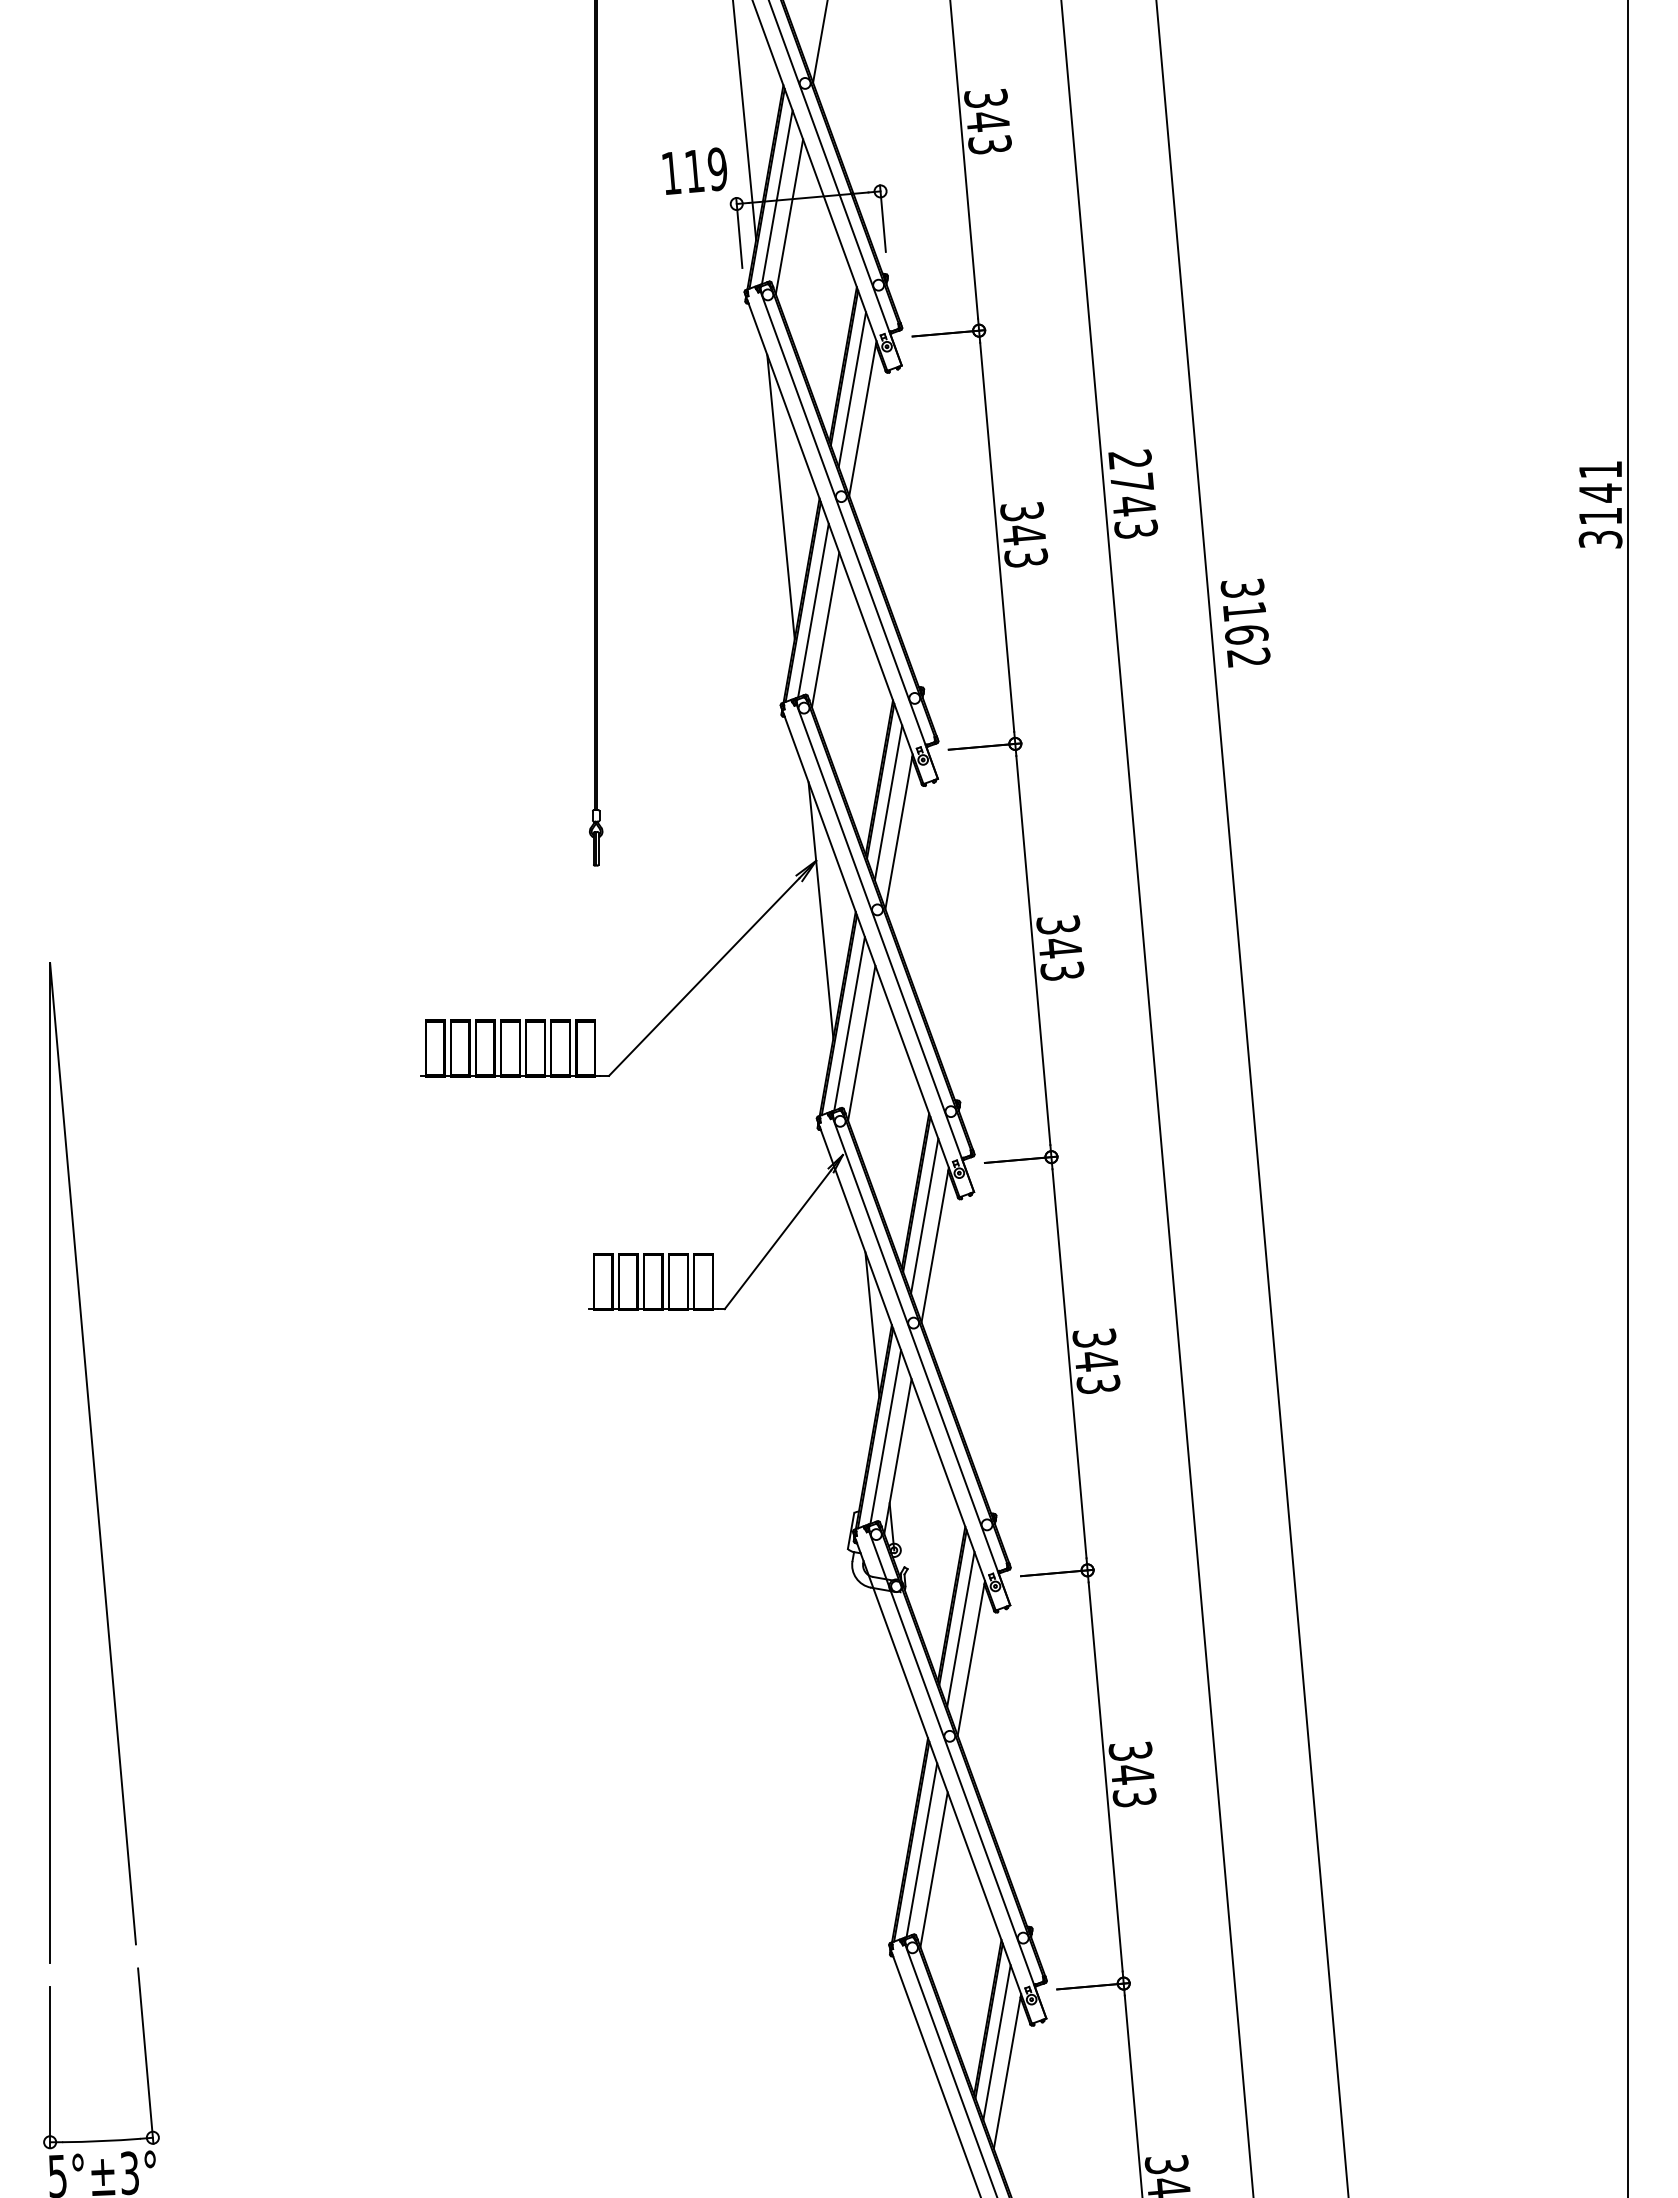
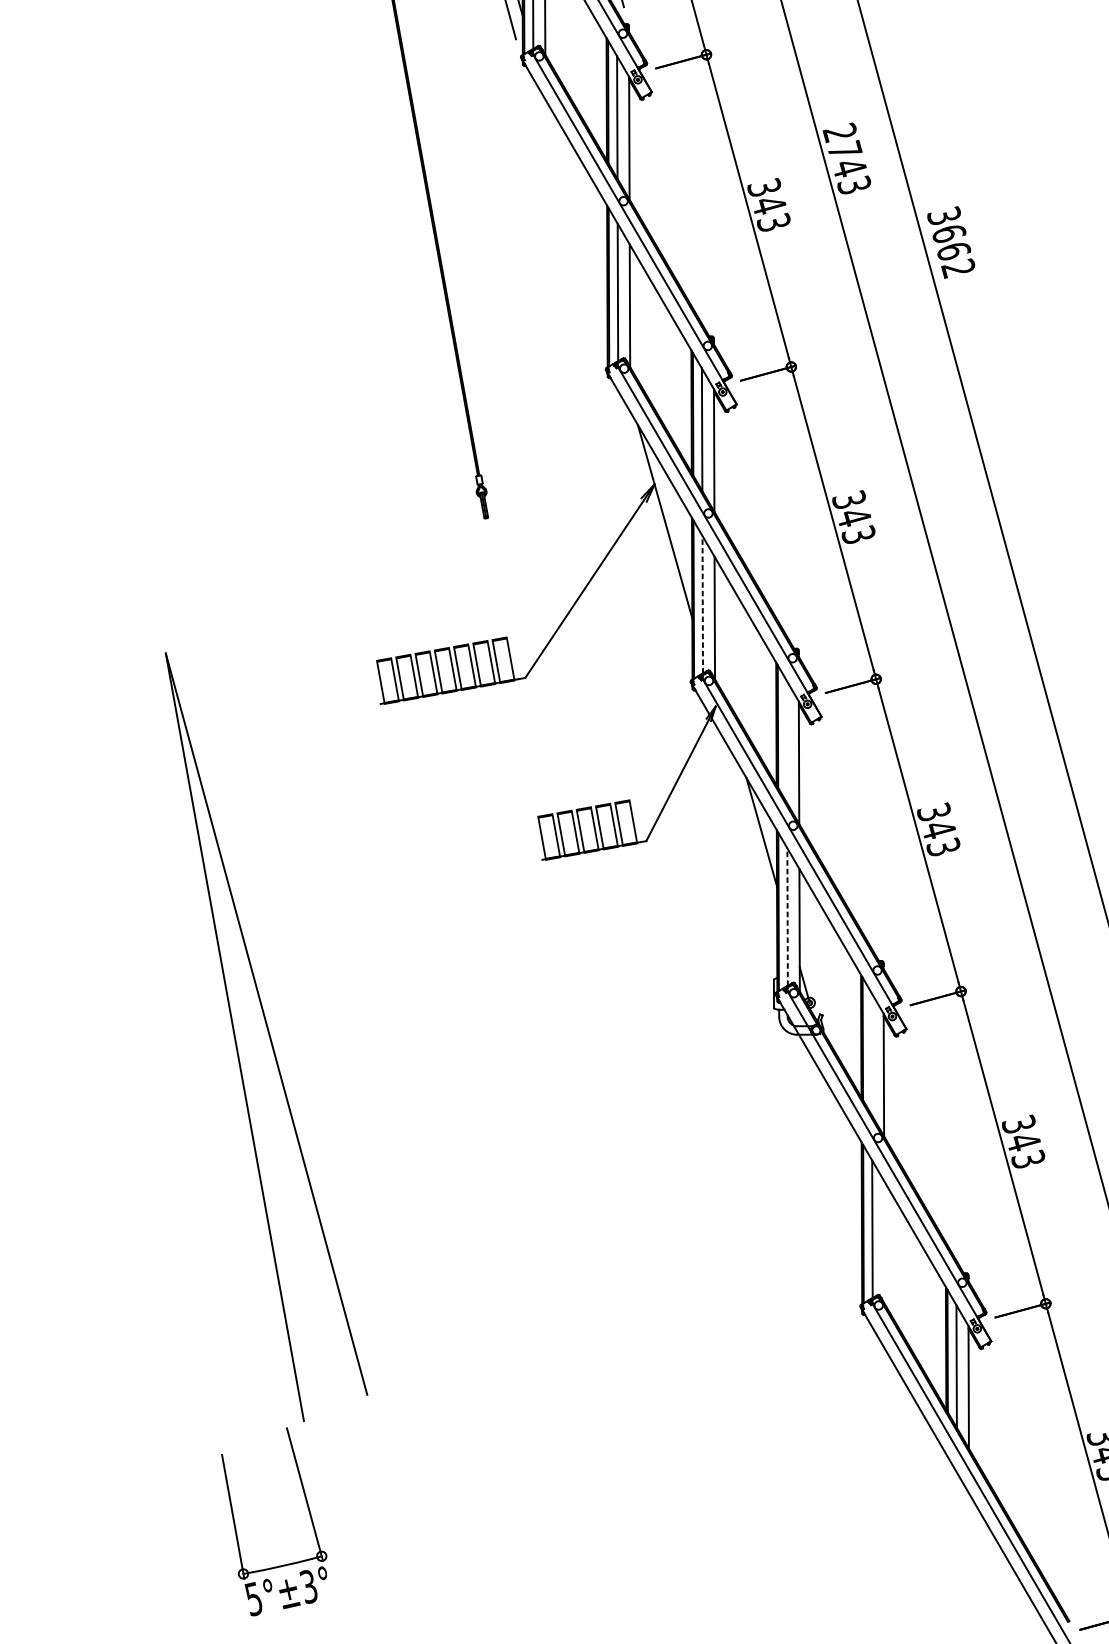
line: (780, 496) -> (576, 209), removed
text: (1244, 611) -> (949, 233), 3162 -> 3662
line: (849, 1023) -> (702, 604), solid -> dashed
line: (924, 1215) -> (786, 741), removed
line: (885, 1436) -> (787, 916), solid -> dashed
part: (92, 1462) -> (267, 1030), moved
line: (960, 1629) -> (871, 1054), removed
line: (933, 1869) -> (884, 1242), removed

